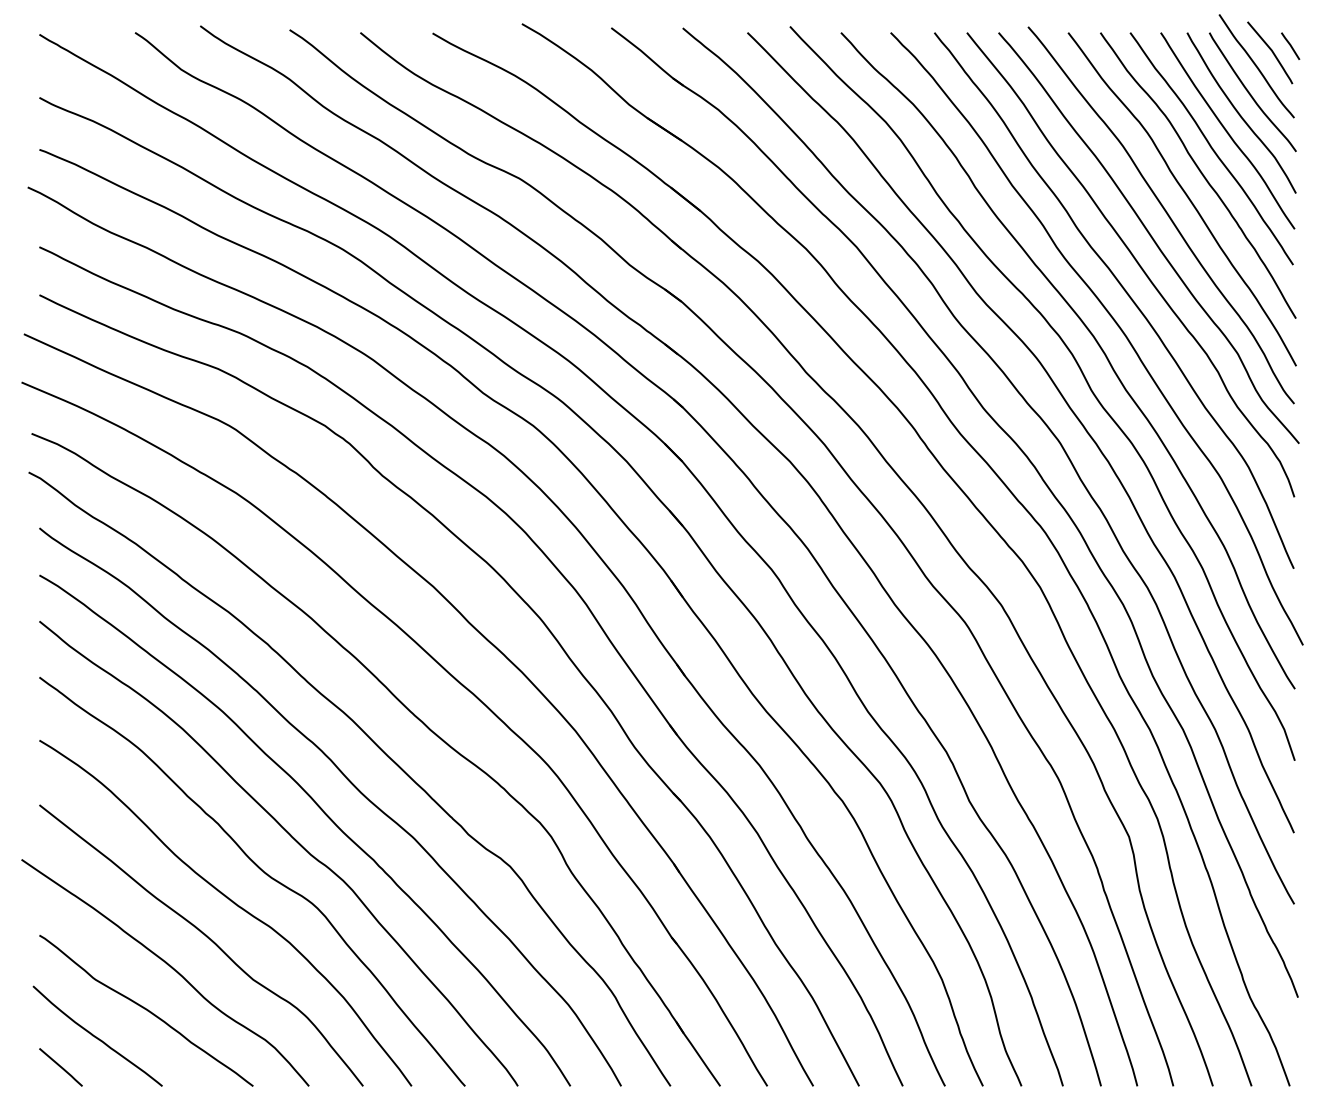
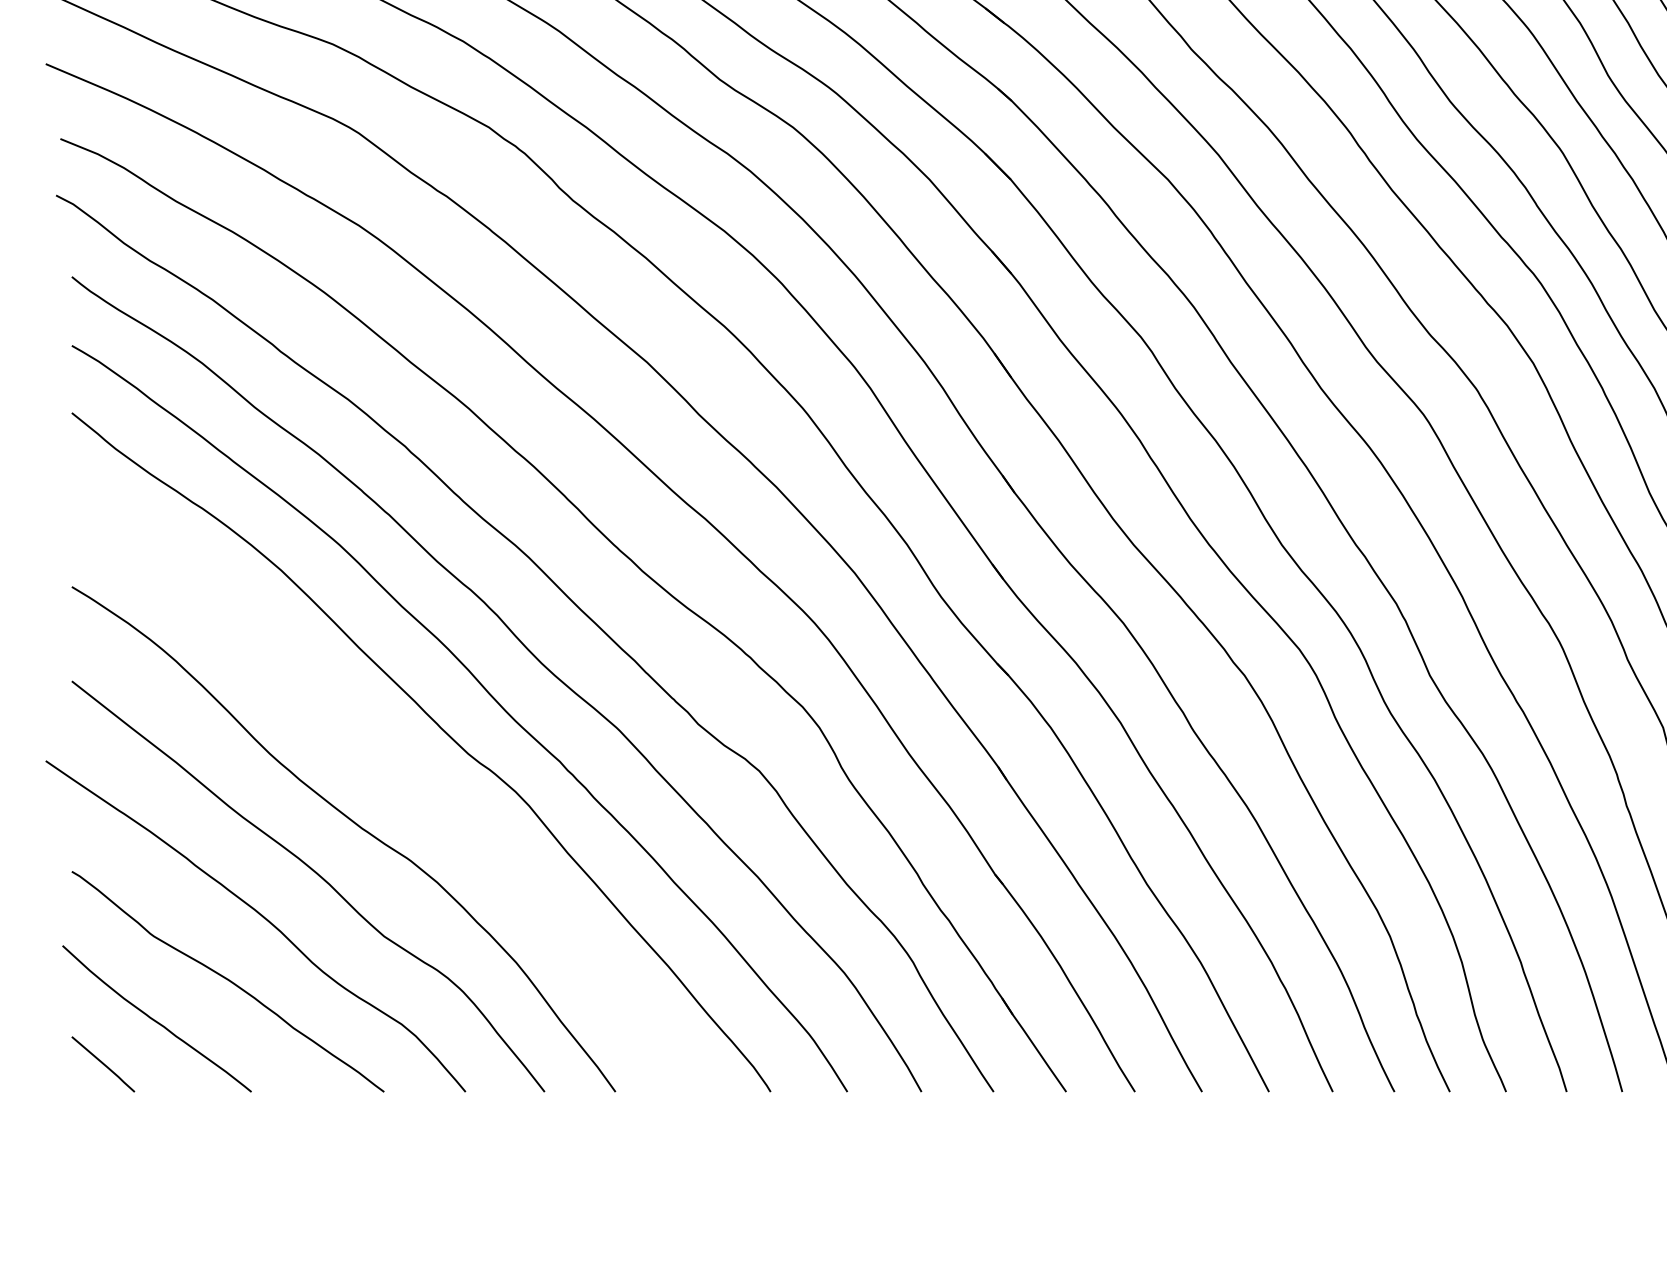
curve: (261, 871) -> (396, 778), removed

